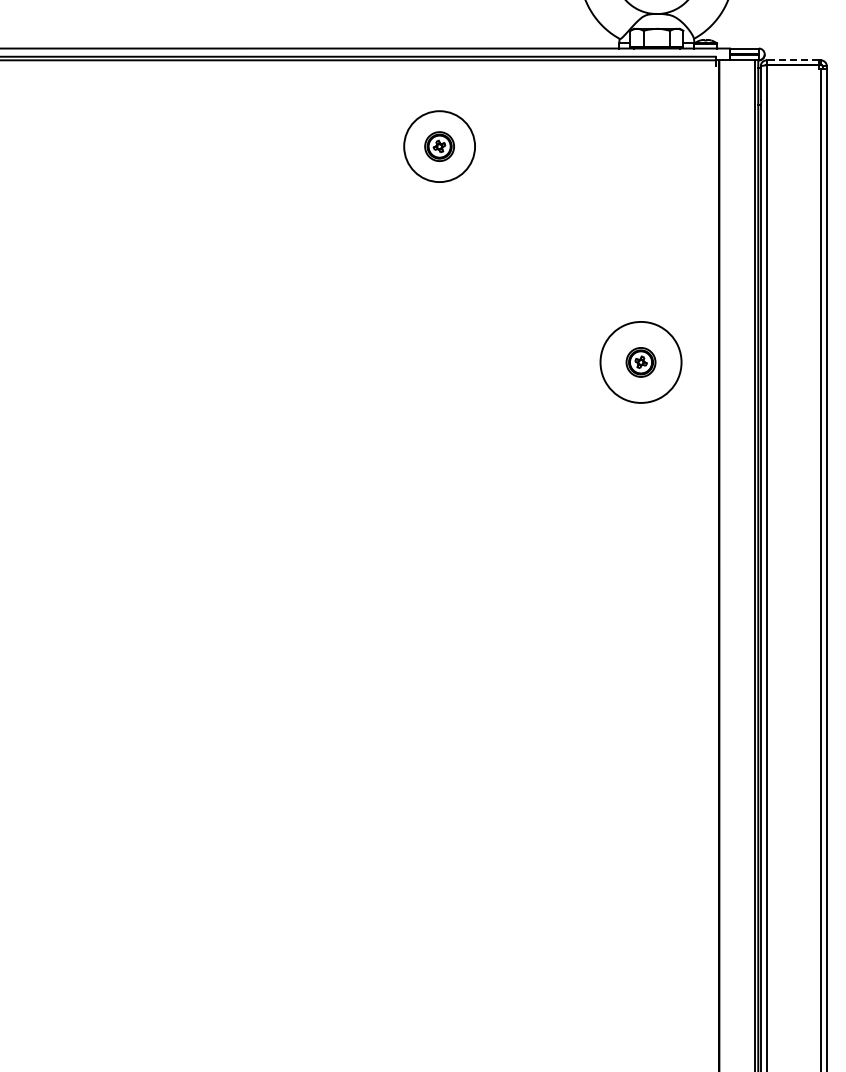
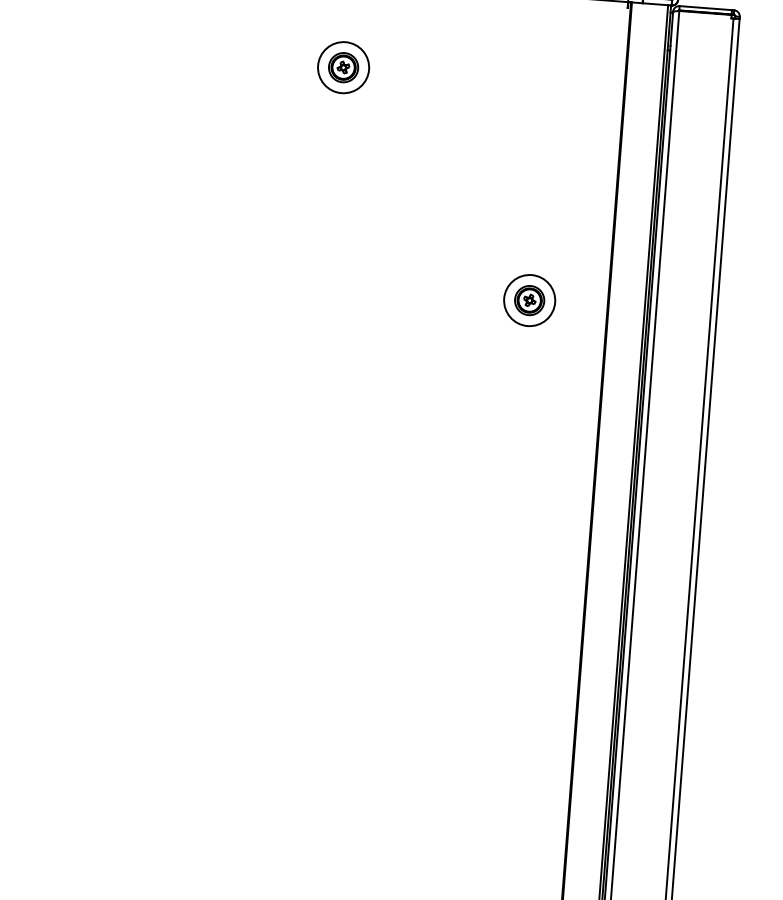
line: (792, 60) -> (705, 8), dashed -> solid
circle: (439, 146) -> (343, 67), size x0.71
circle: (640, 362) -> (529, 300), size x0.62

